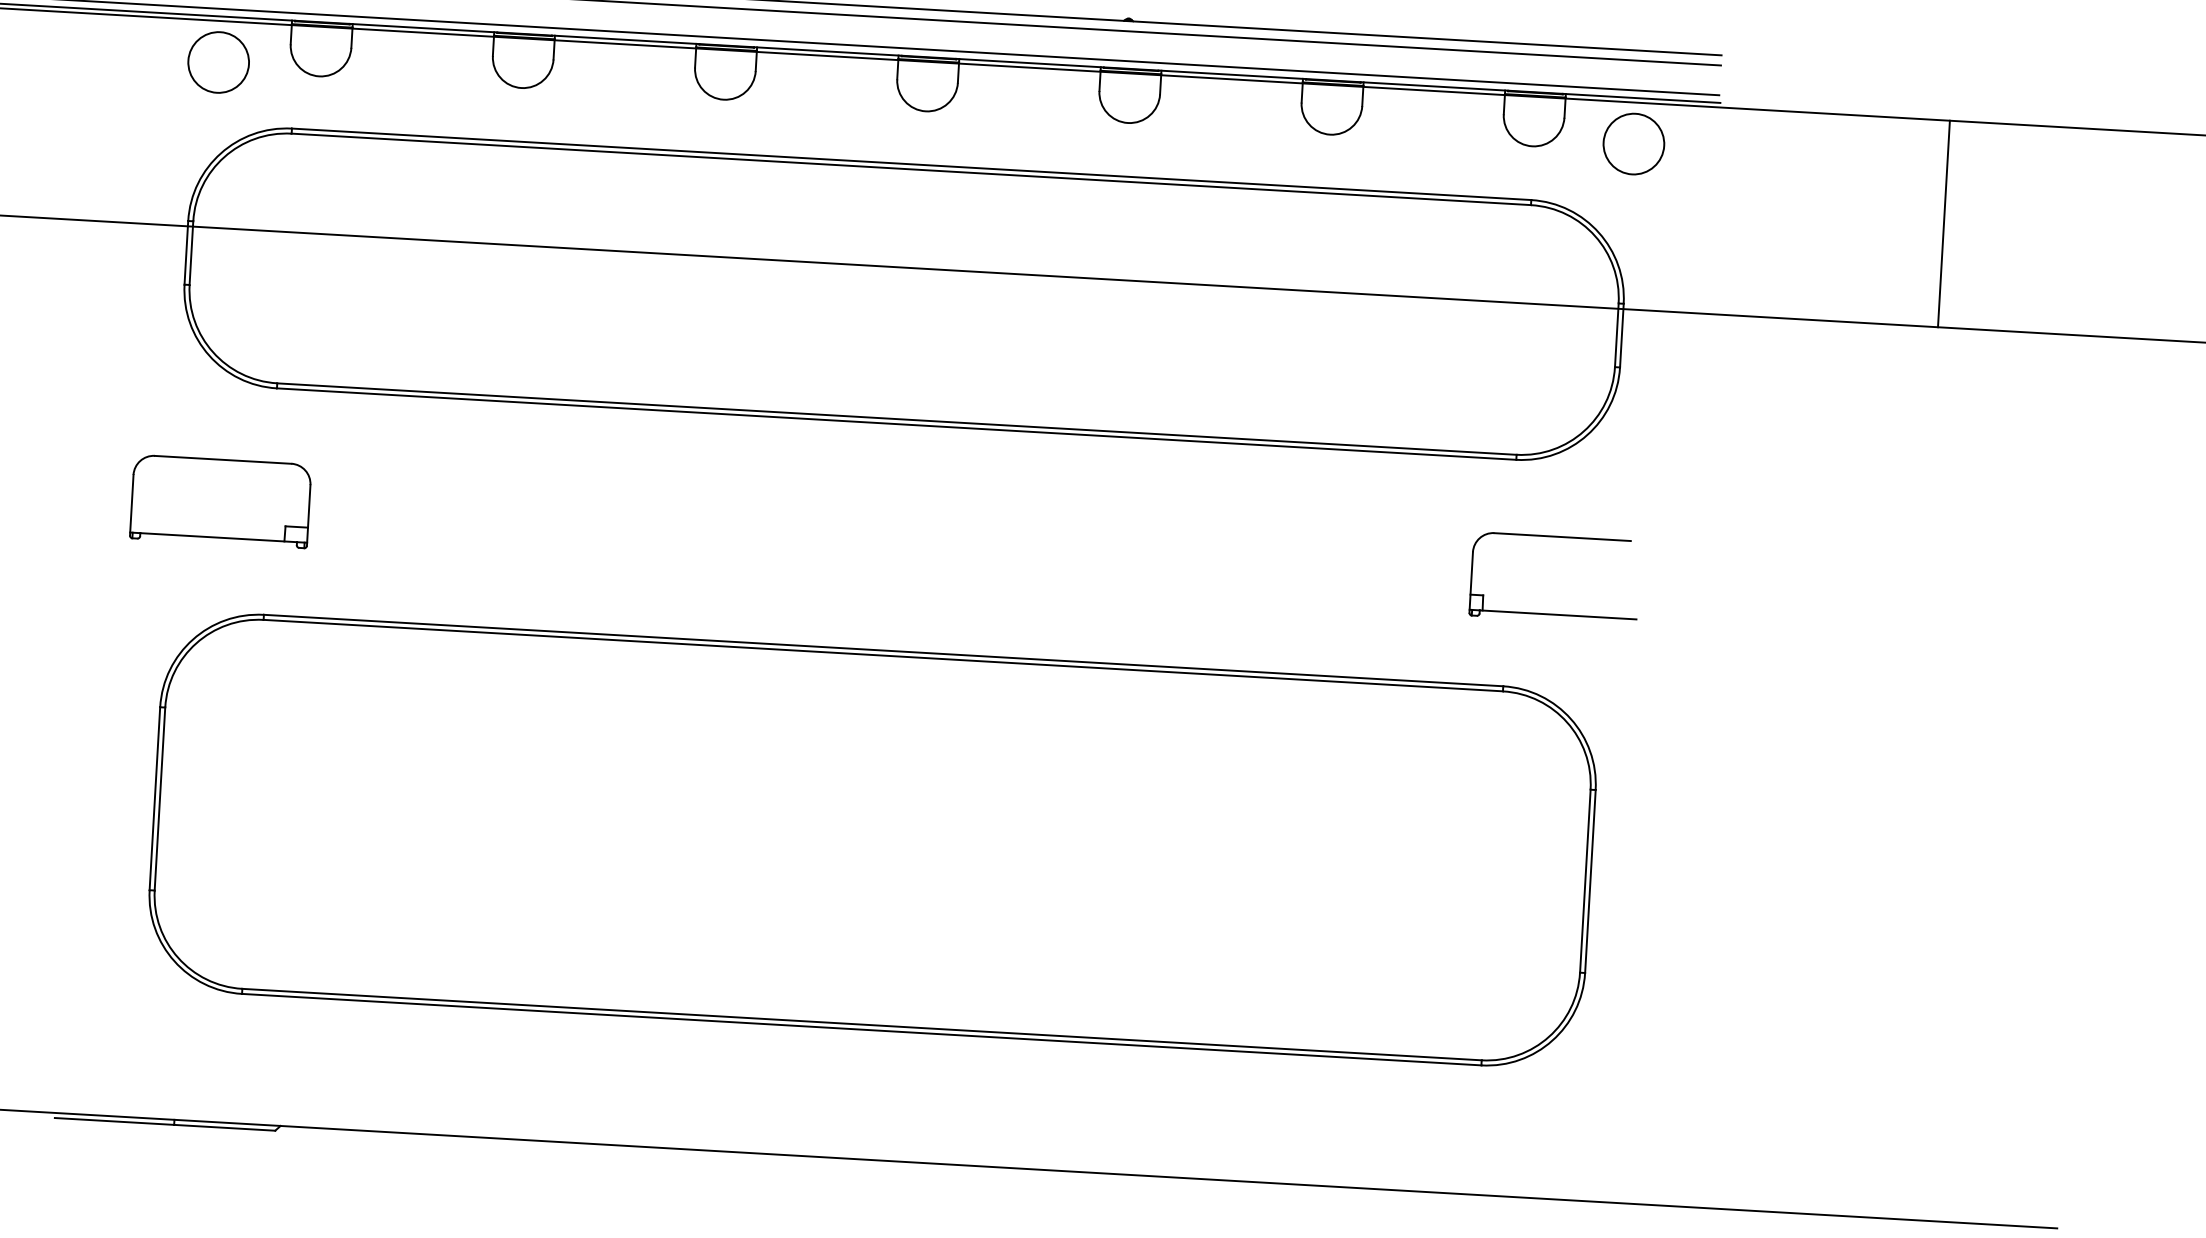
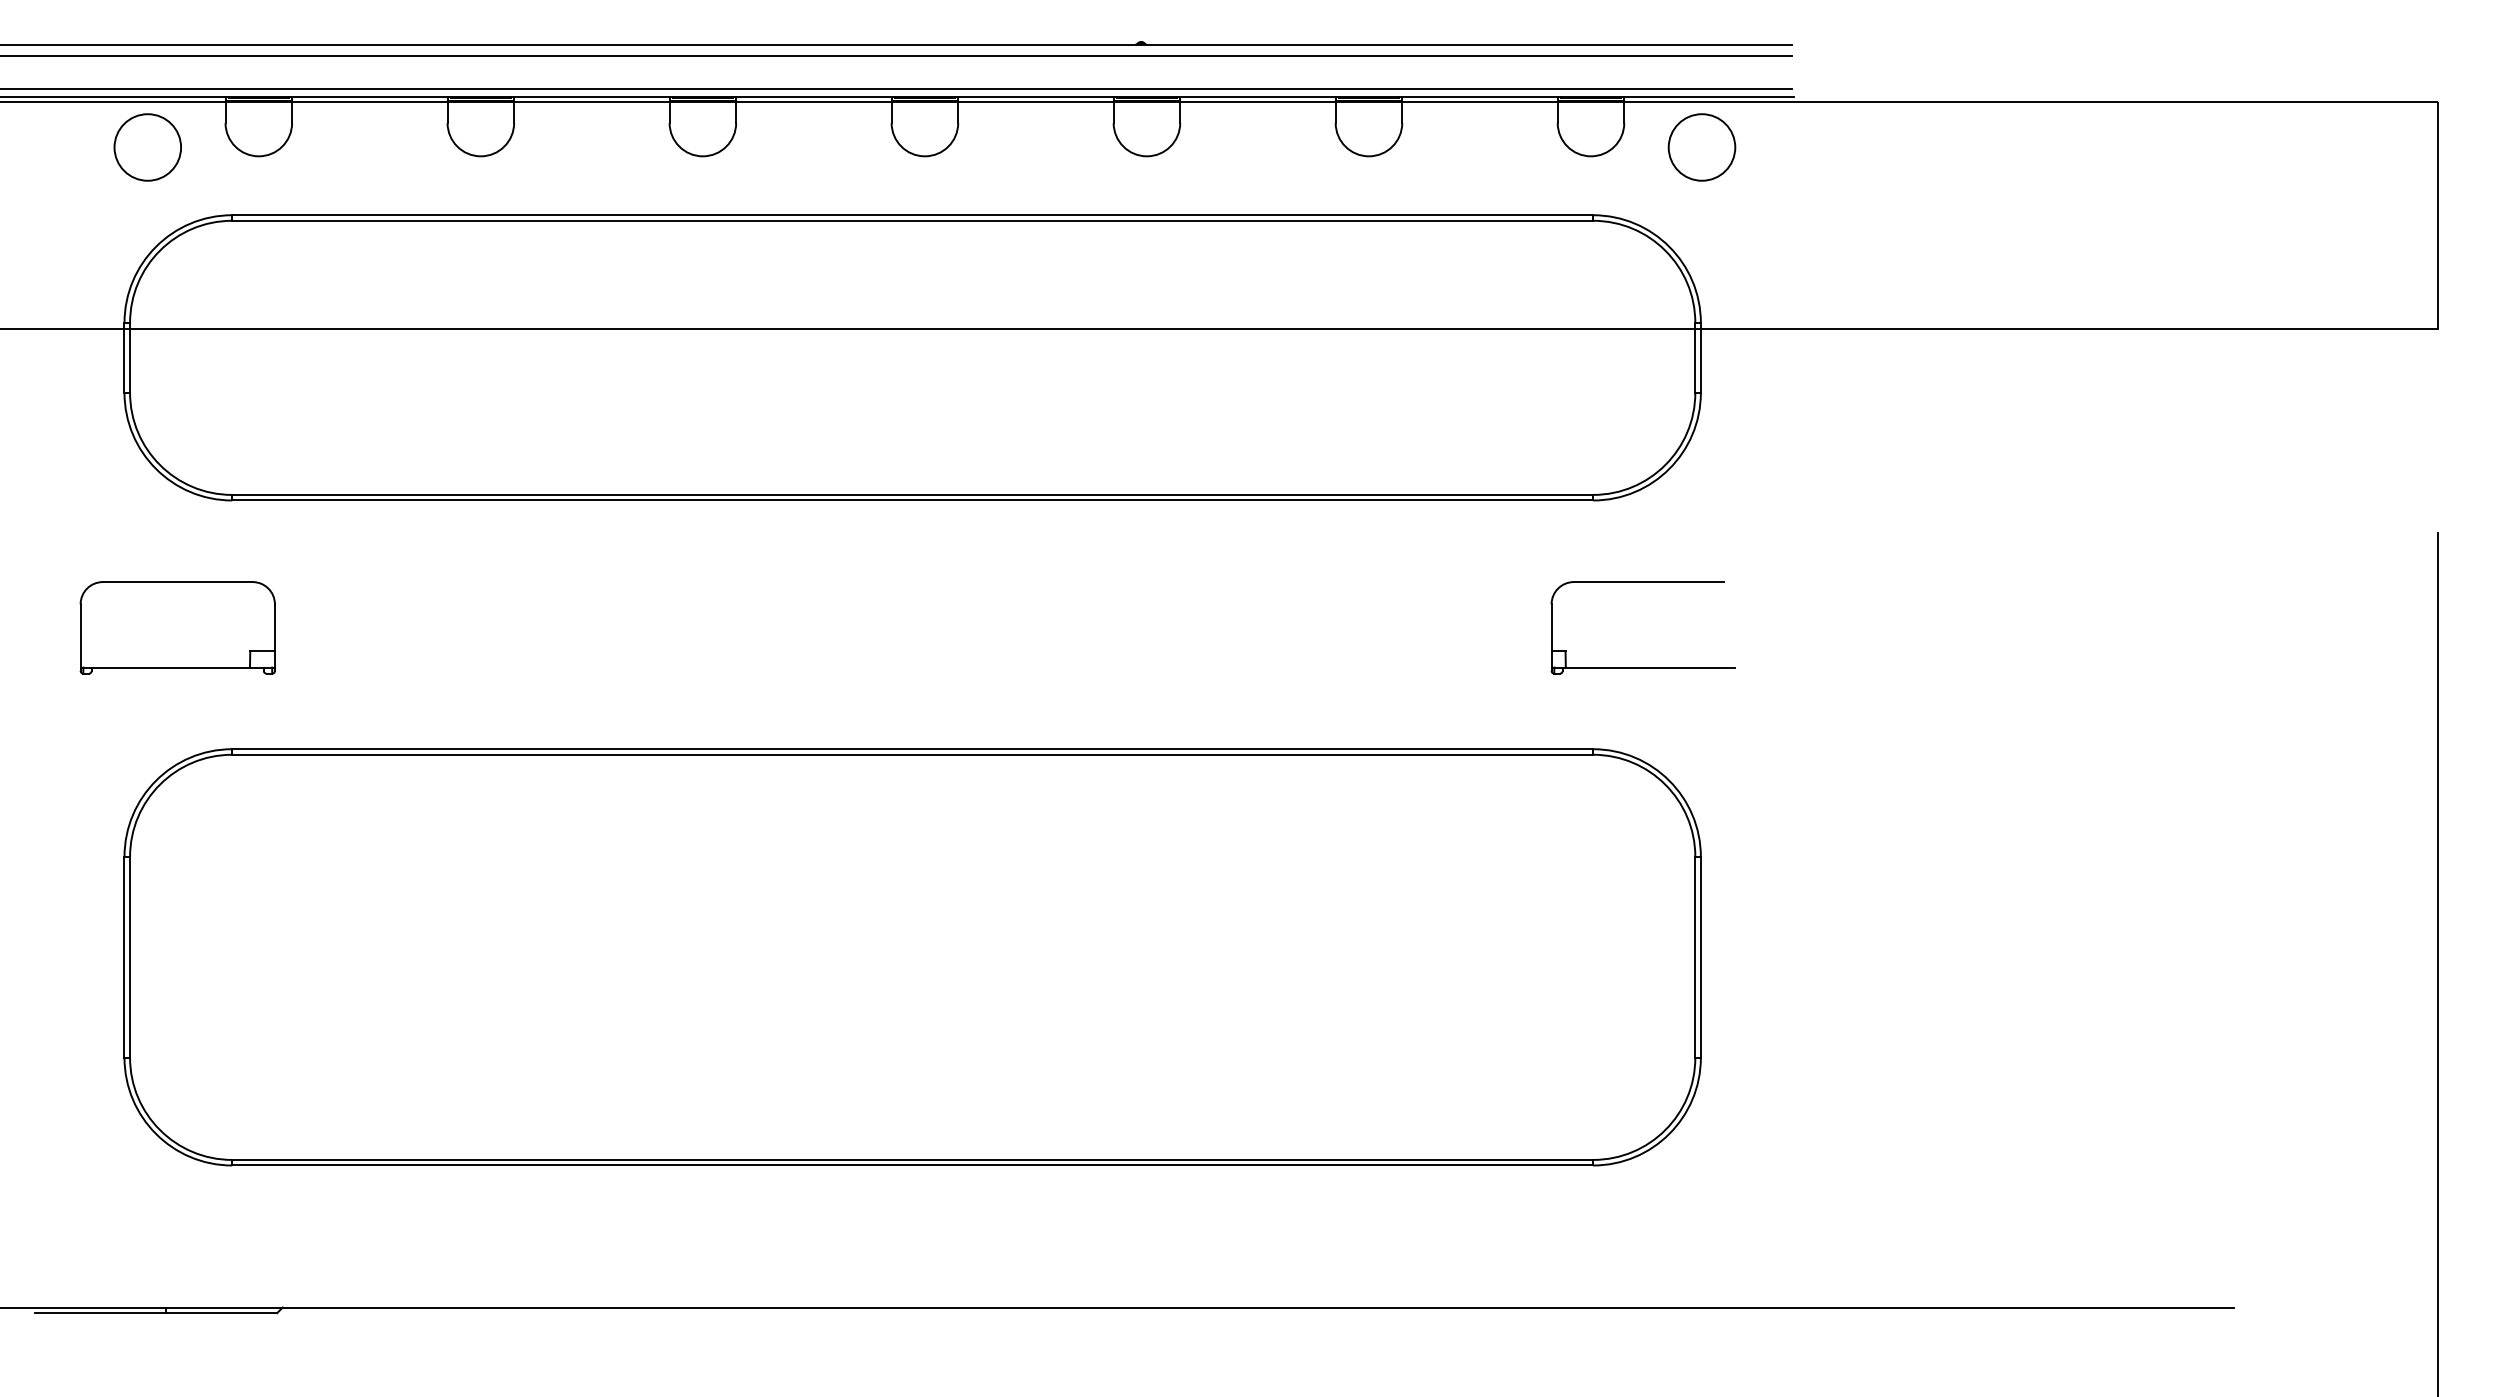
line: (1944, 223) -> (2046, 214), removed

